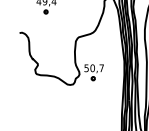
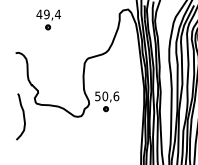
text: (101, 68) -> (116, 96), 50,7 -> 50,6
curve: (25, 84) -> (23, 116), added

